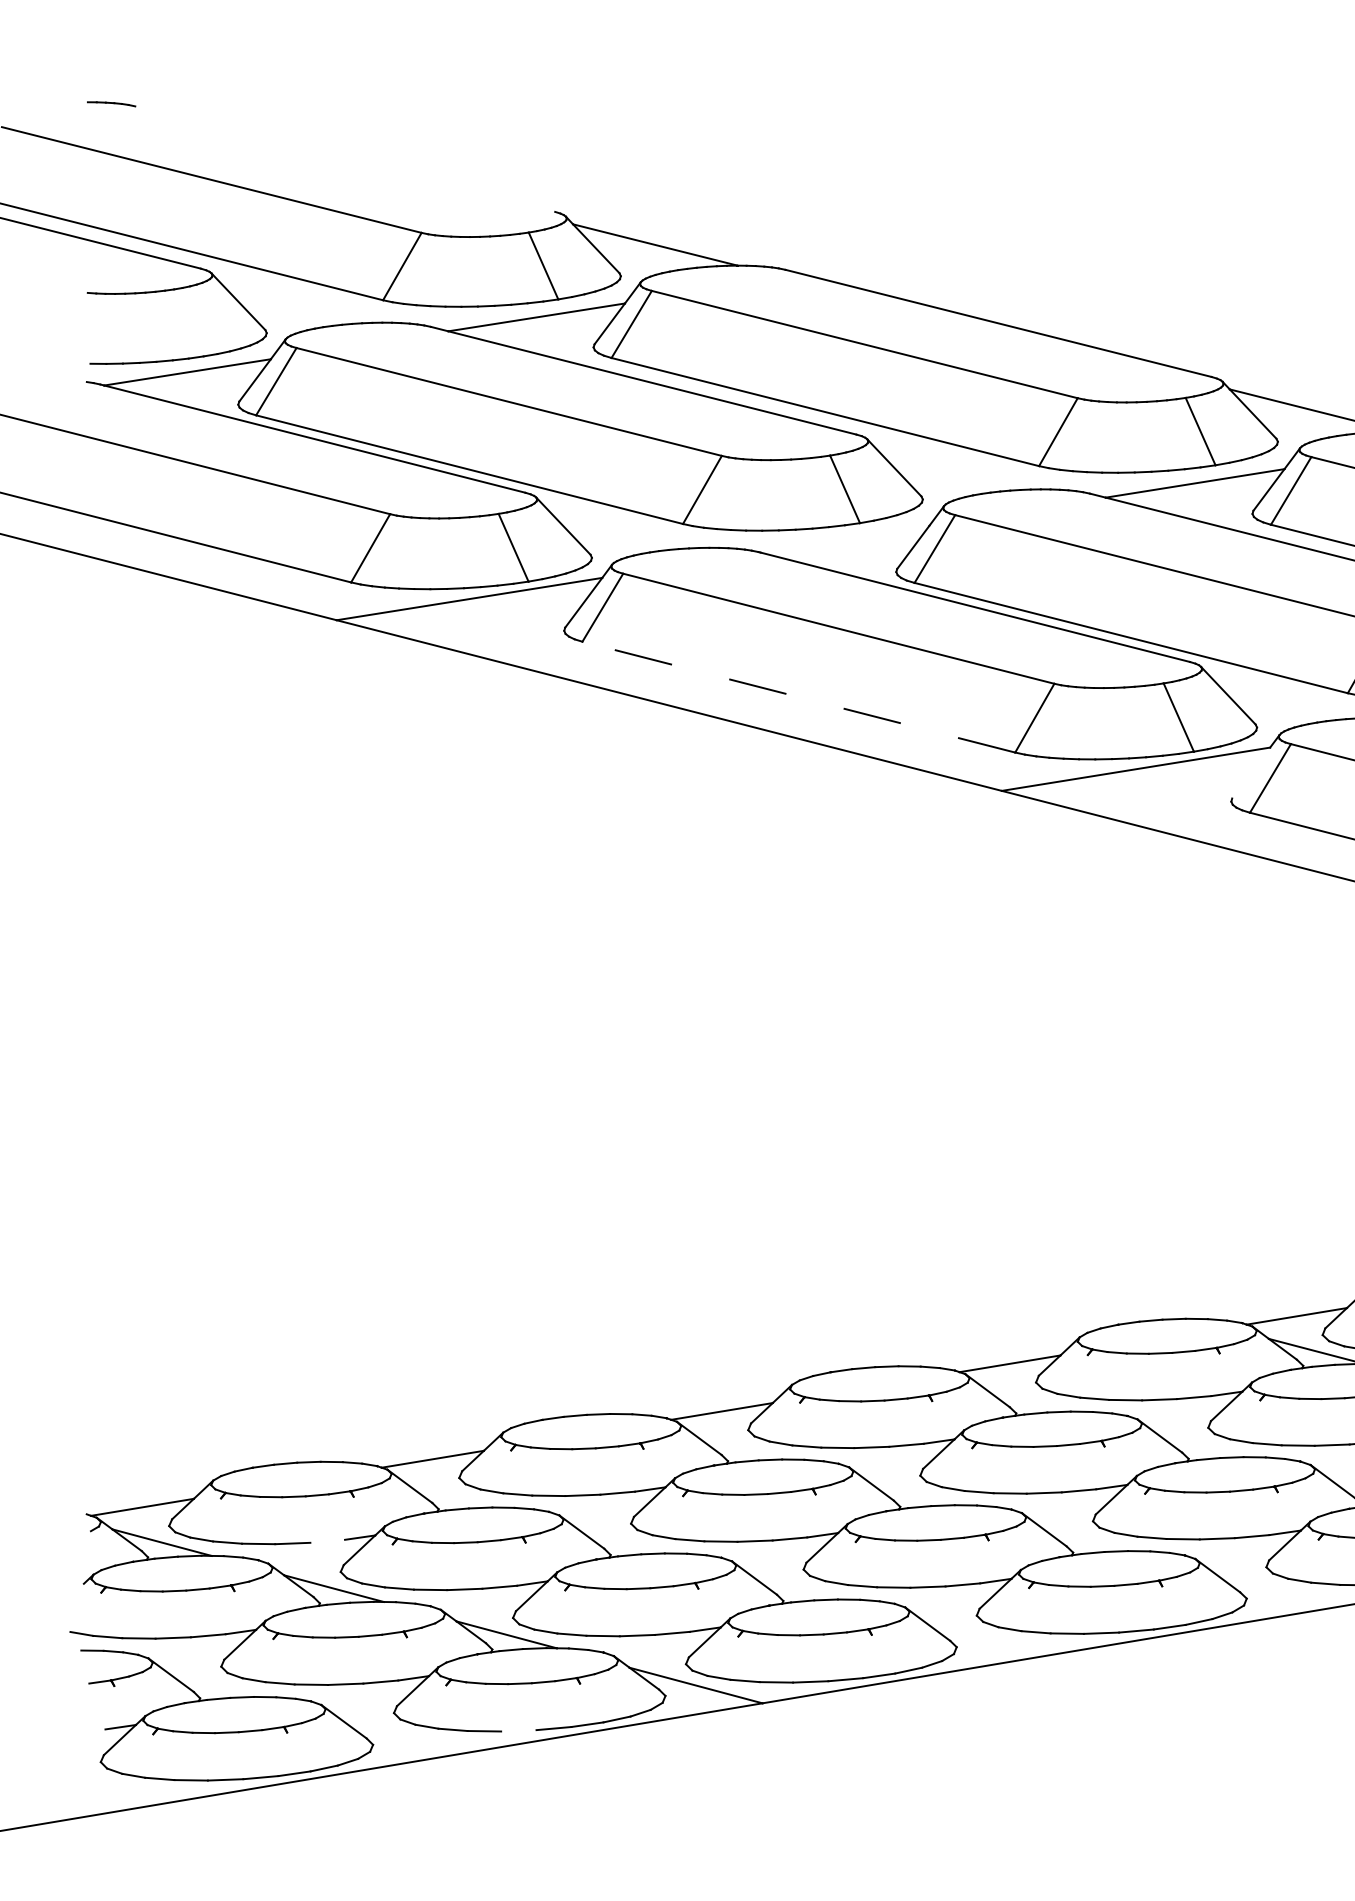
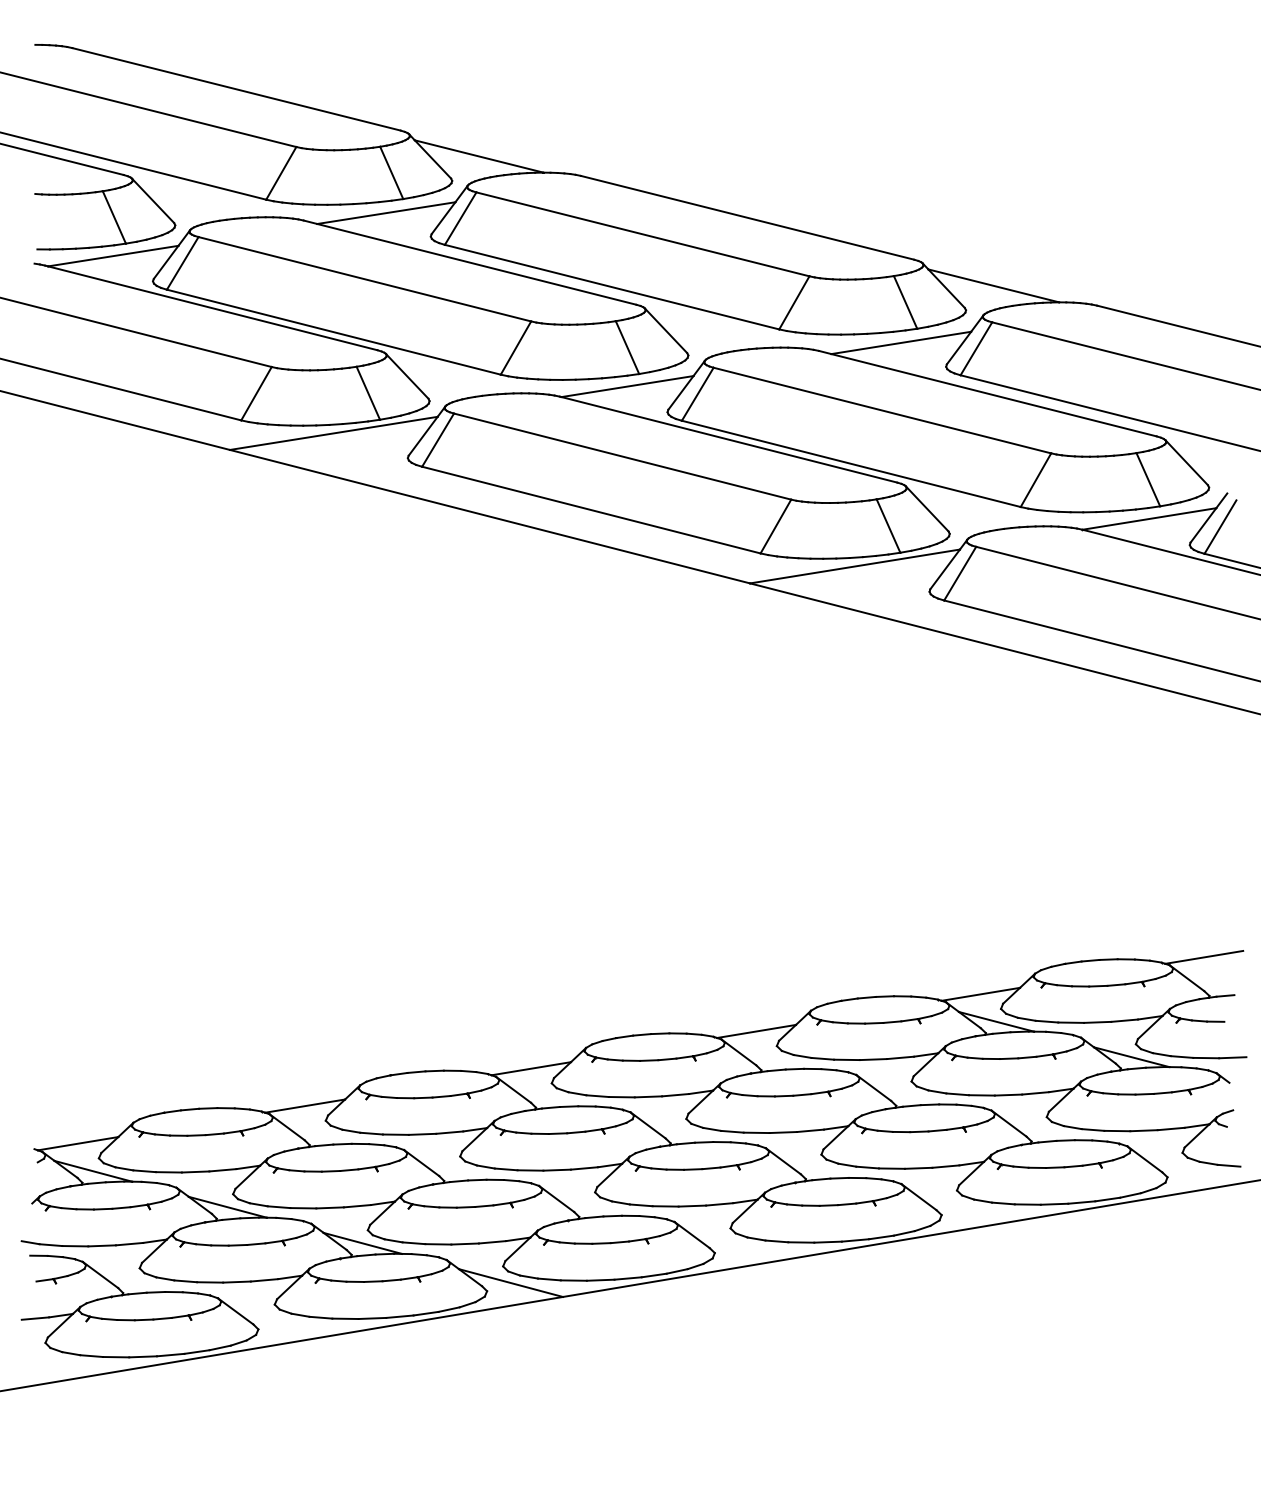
line: (345, 159) -> (236, 89), added
line: (187, 323) -> (113, 217), added
line: (845, 539) -> (627, 386), added
line: (799, 697) -> (591, 510), dashed -> solid
line: (1250, 773) -> (944, 569), added
line: (327, 1541) -> (222, 1170), added
line: (88, 1730) -> (35, 1318), added
line: (518, 1730) -> (372, 1318), added

